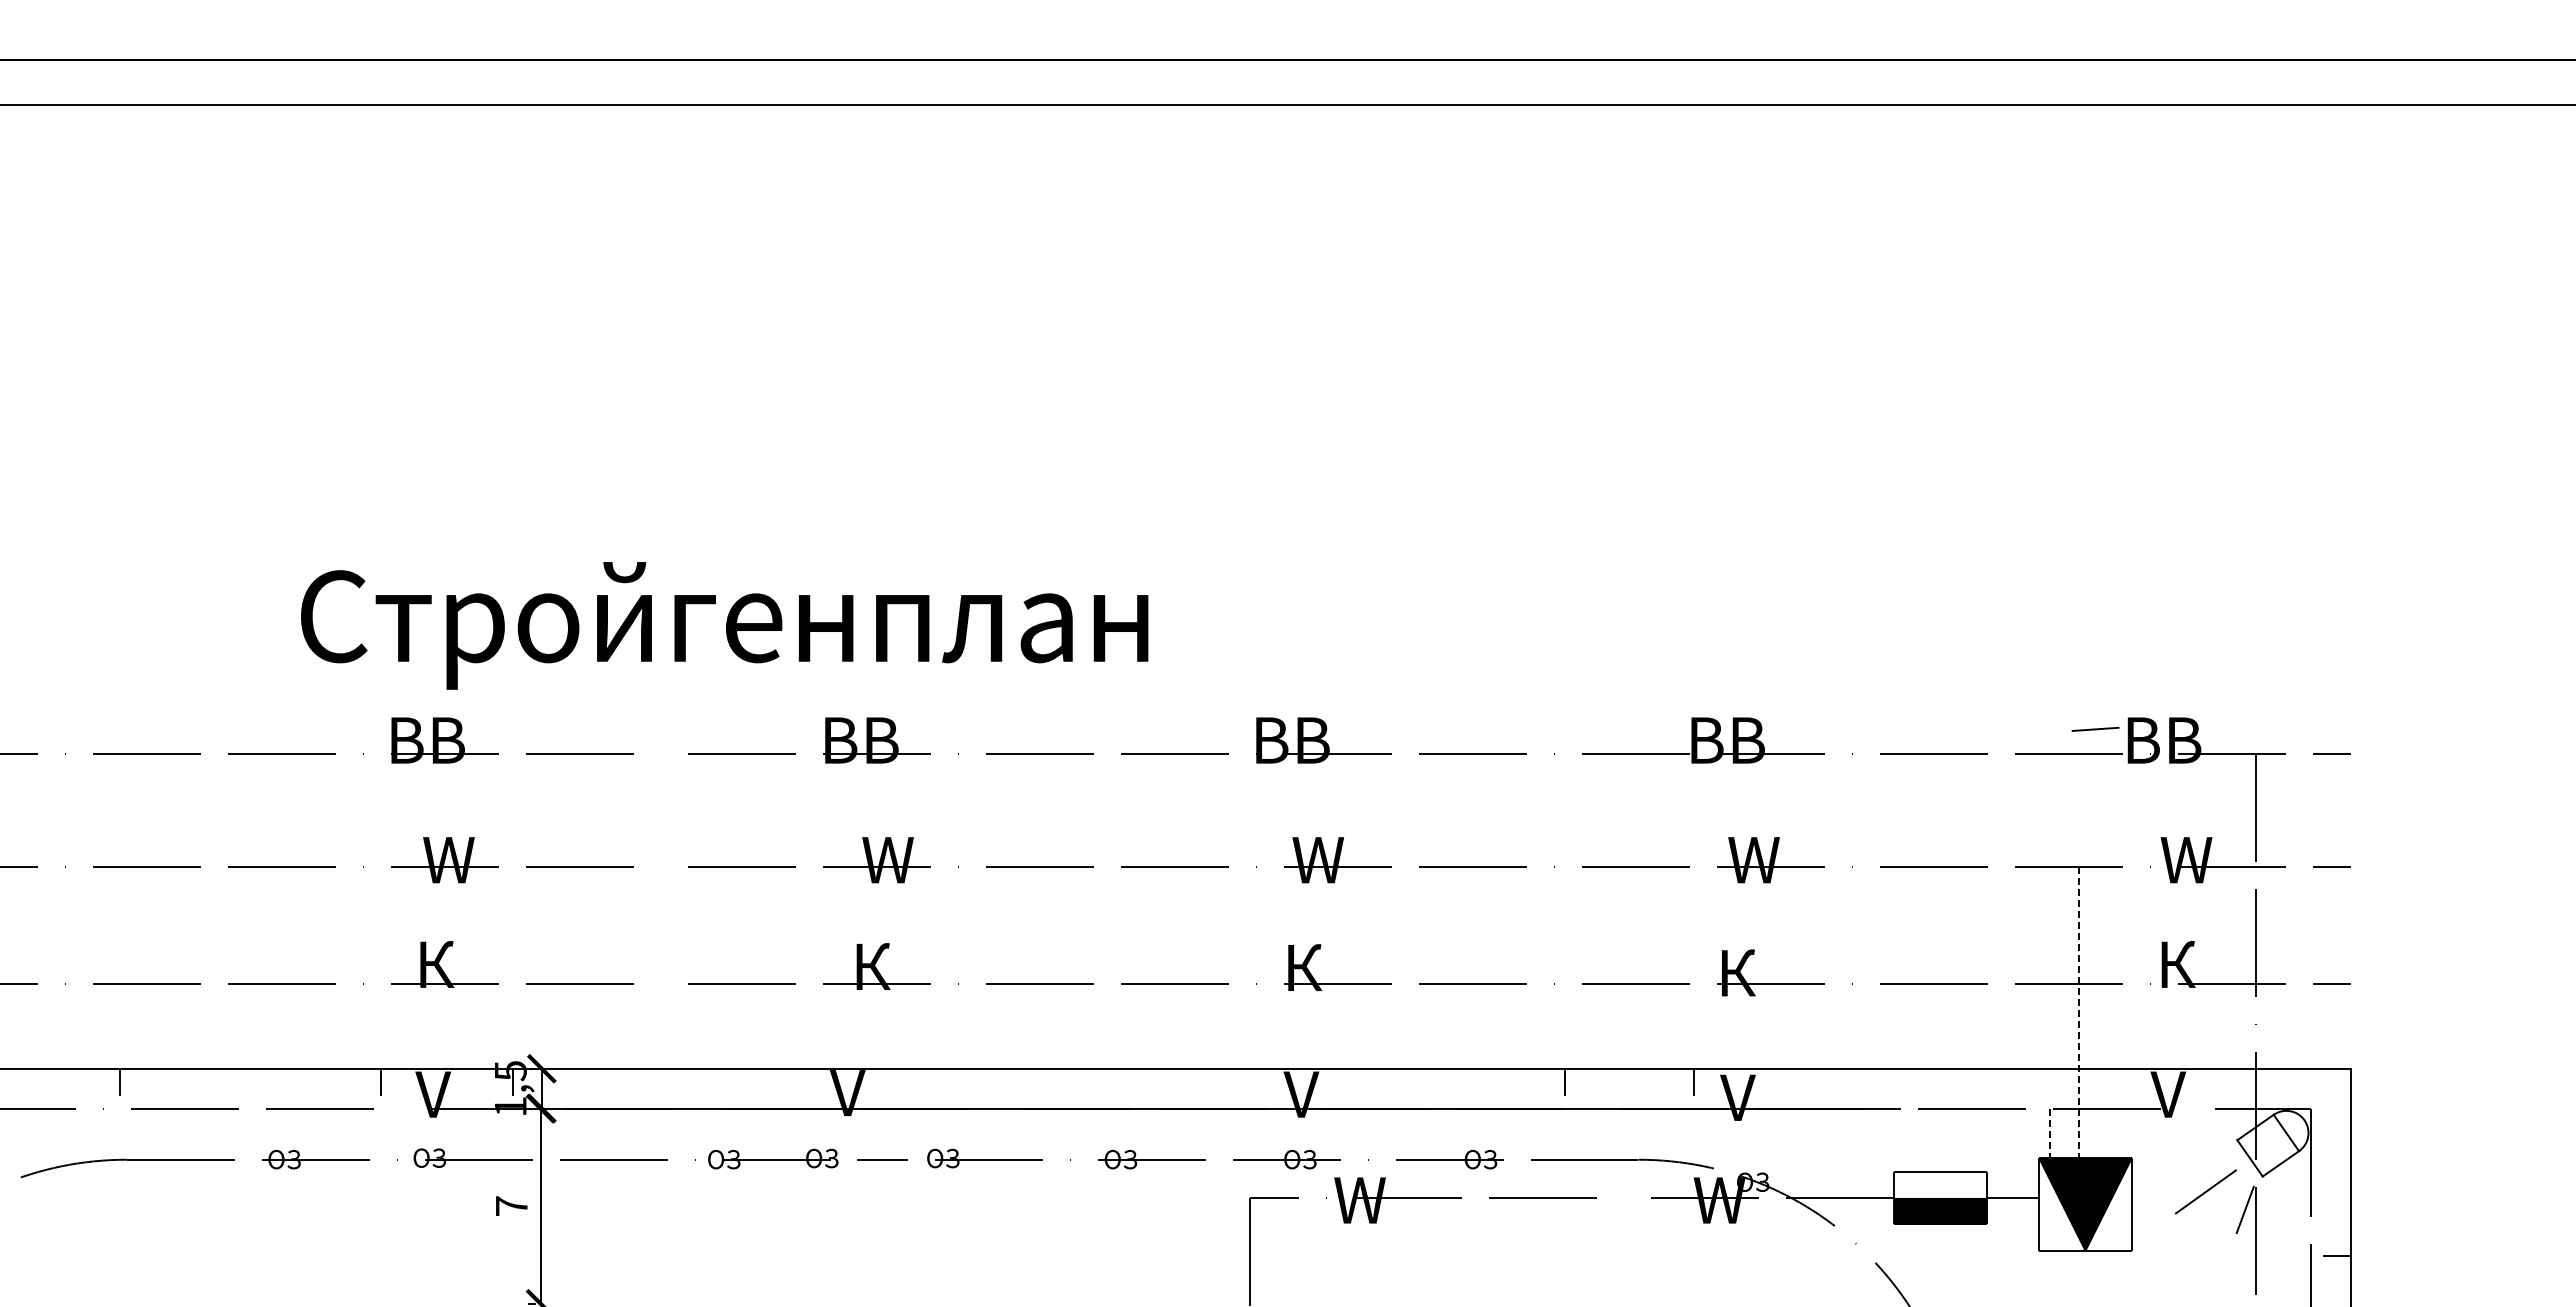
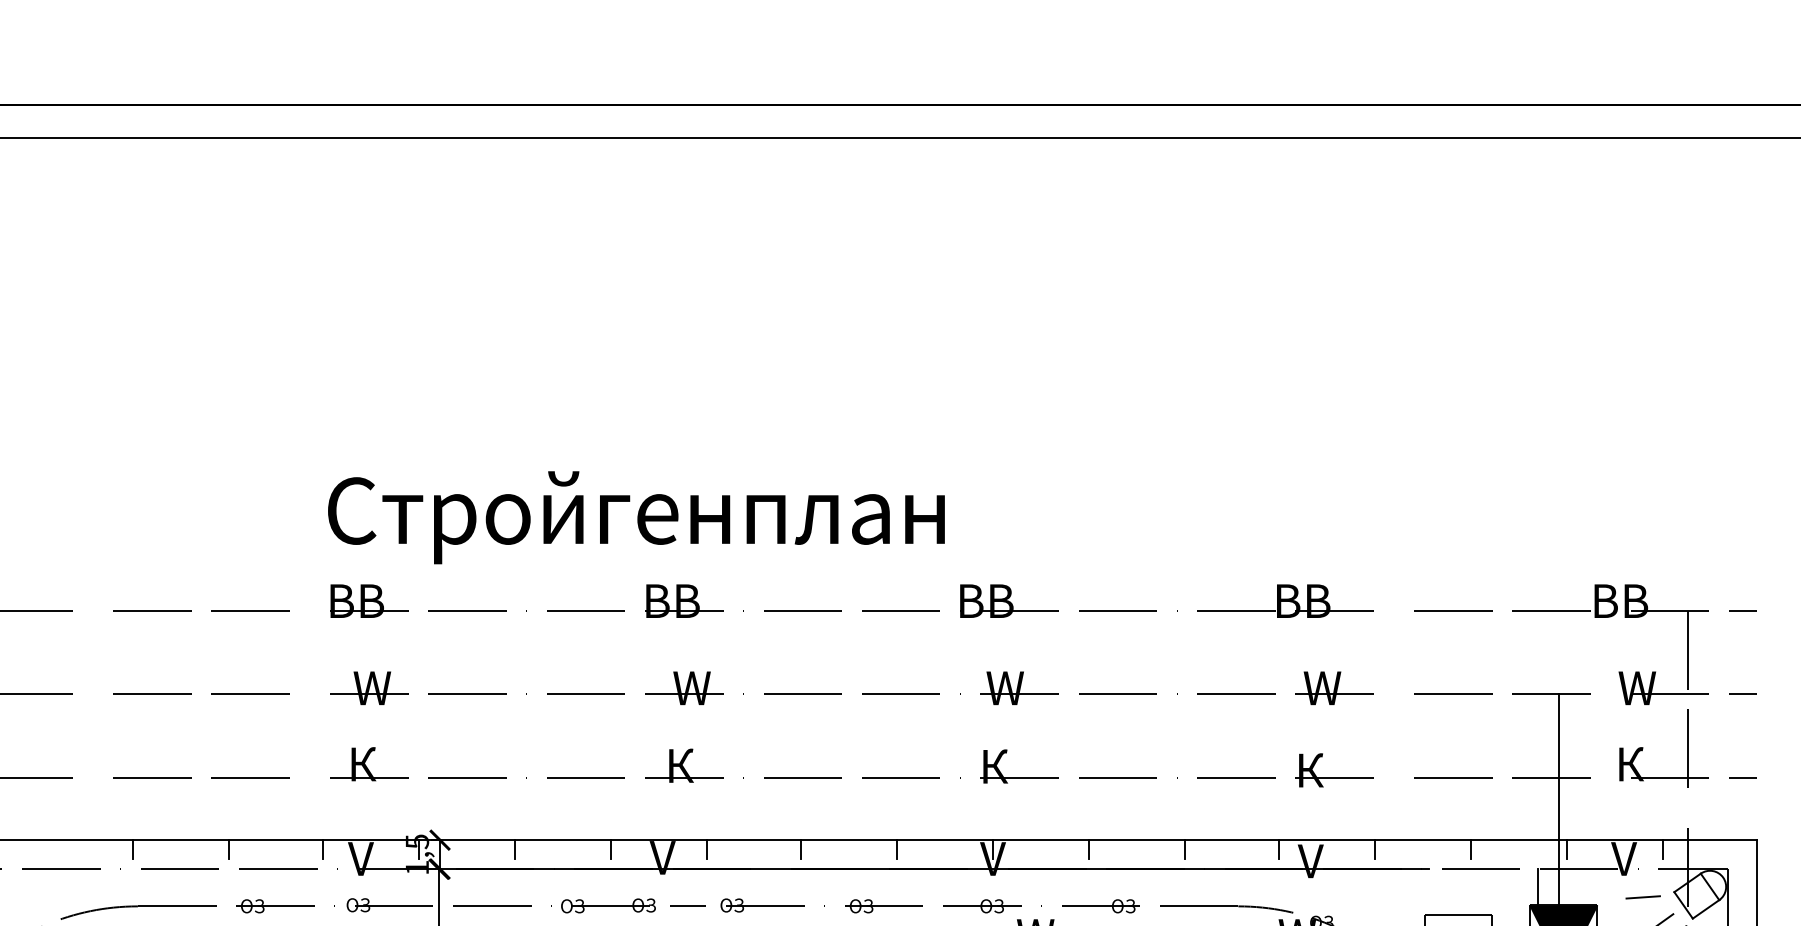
text: (724, 625) -> (636, 517), moved
line: (2095, 728) -> (1643, 896), moved
line: (2079, 1012) -> (1559, 799), dashed -> solid
line: (251, 1081) -> (228, 849), added
line: (644, 1081) -> (514, 849), added
line: (776, 1081) -> (610, 849), added
line: (907, 1081) -> (706, 849), added
line: (1037, 1081) -> (800, 849), added
line: (1169, 1081) -> (896, 849), added
line: (1300, 1081) -> (992, 849), added
line: (1432, 1081) -> (1088, 849), added
line: (1825, 1081) -> (1374, 849), added
line: (1957, 1081) -> (1470, 849), added
line: (2089, 1081) -> (1566, 849), added
line: (2221, 1081) -> (1662, 849), added
line: (2050, 1133) -> (1538, 887), dashed -> solid

